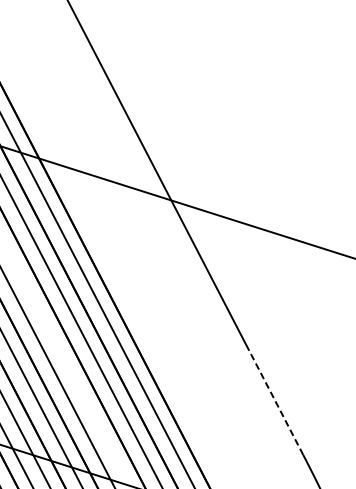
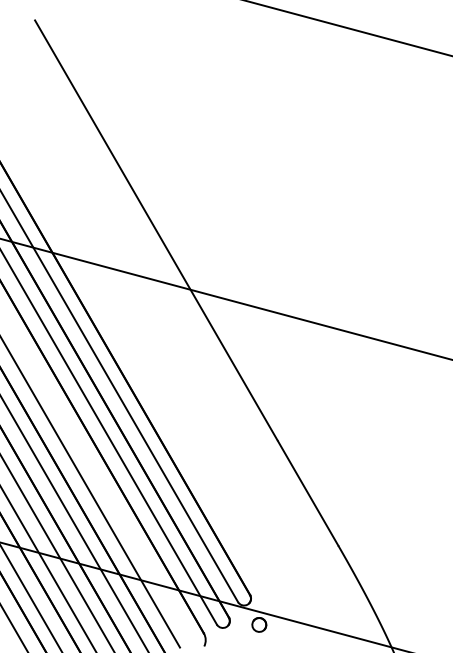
line: (275, 401) -> (307, 492), dashed -> solid

